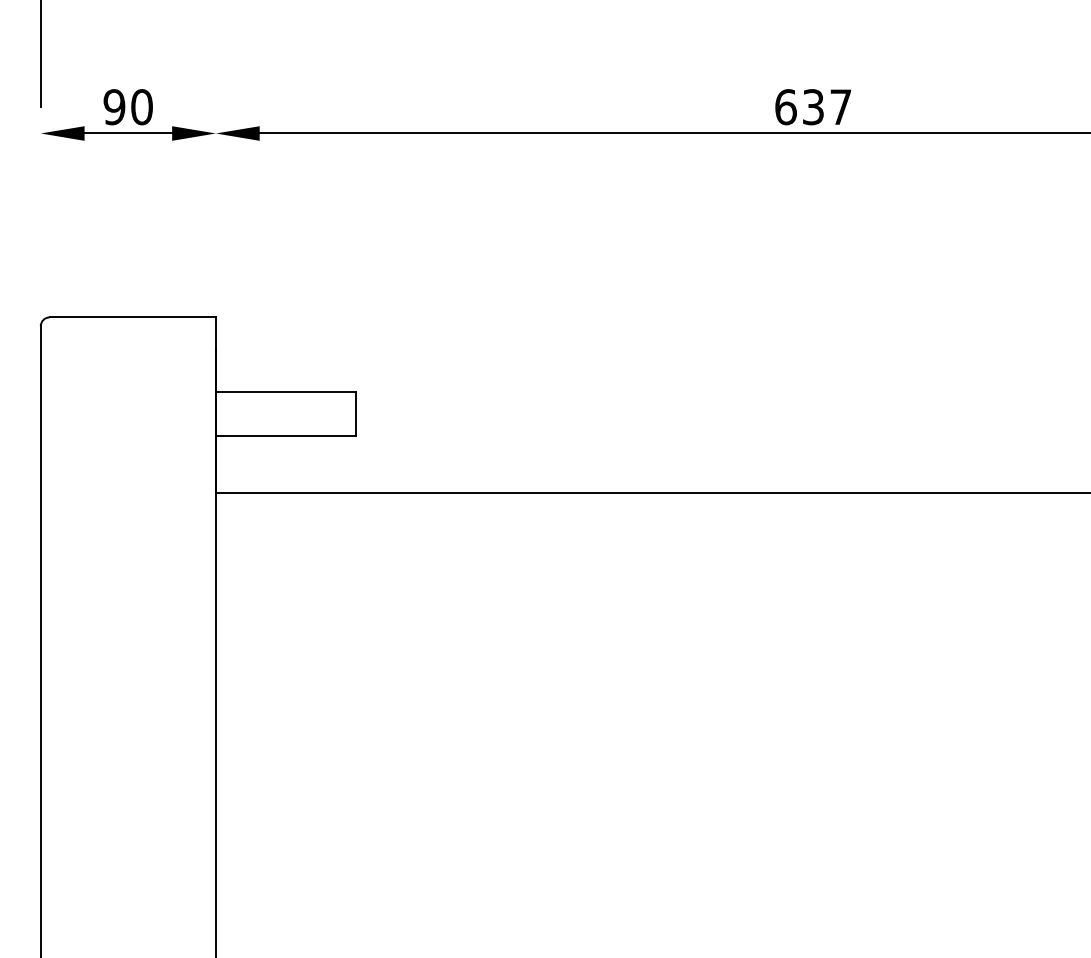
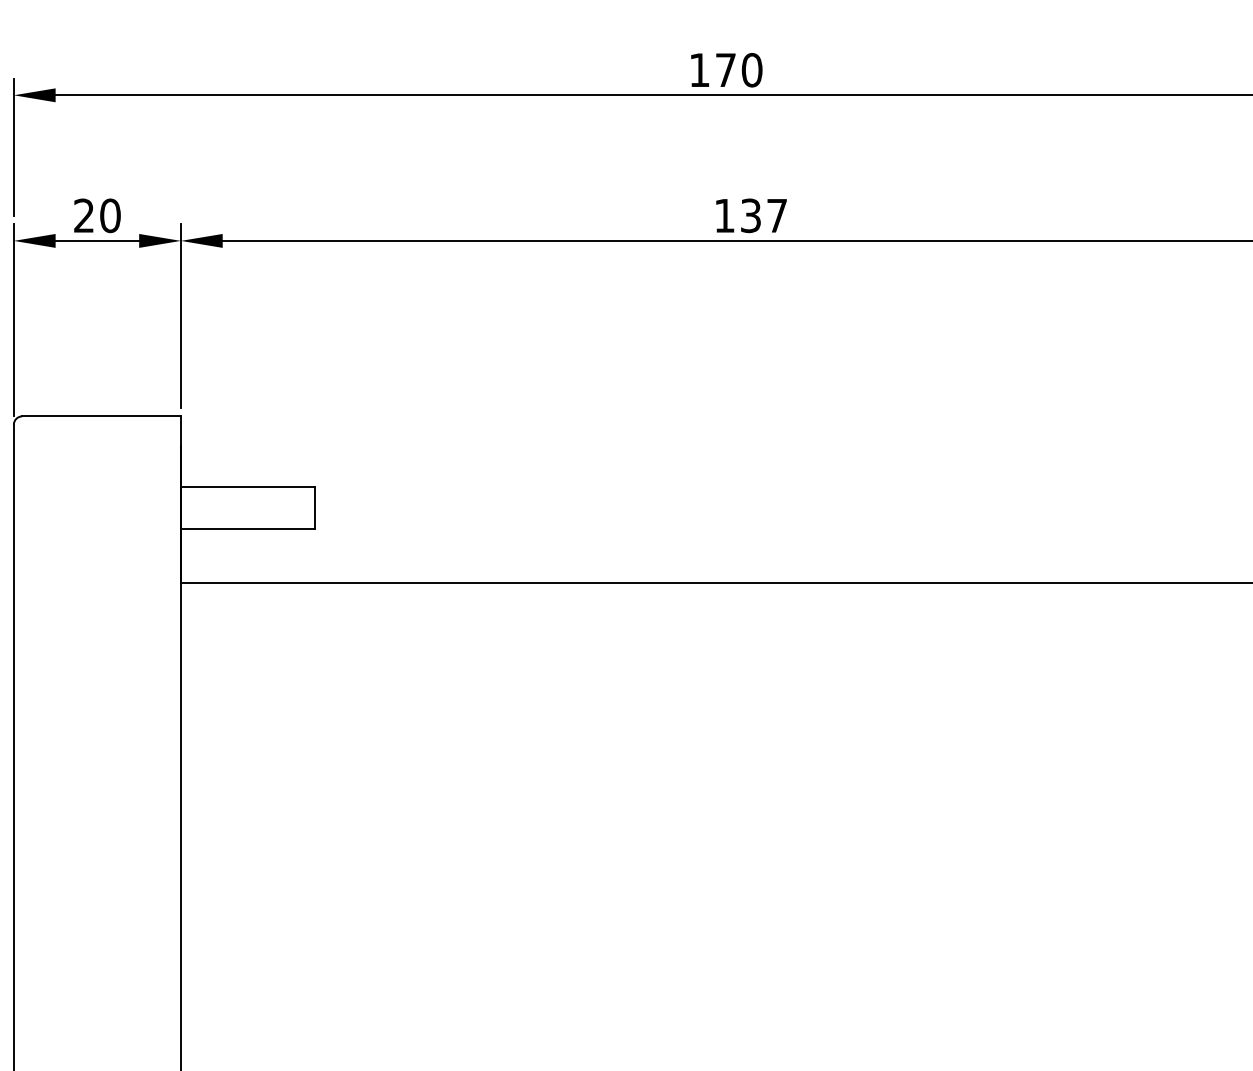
text: (113, 106) -> (83, 215), 90 -> 20
text: (785, 106) -> (724, 215), 637 -> 137
line: (215, 212) -> (180, 316), added
line: (40, 216) -> (13, 320), added

